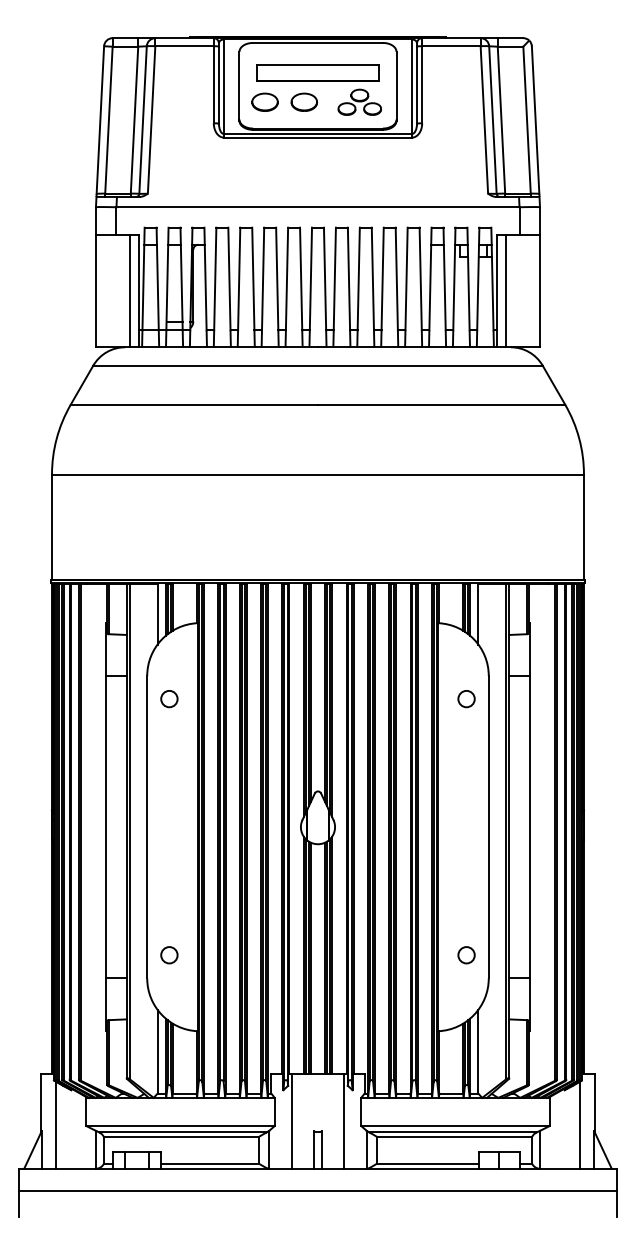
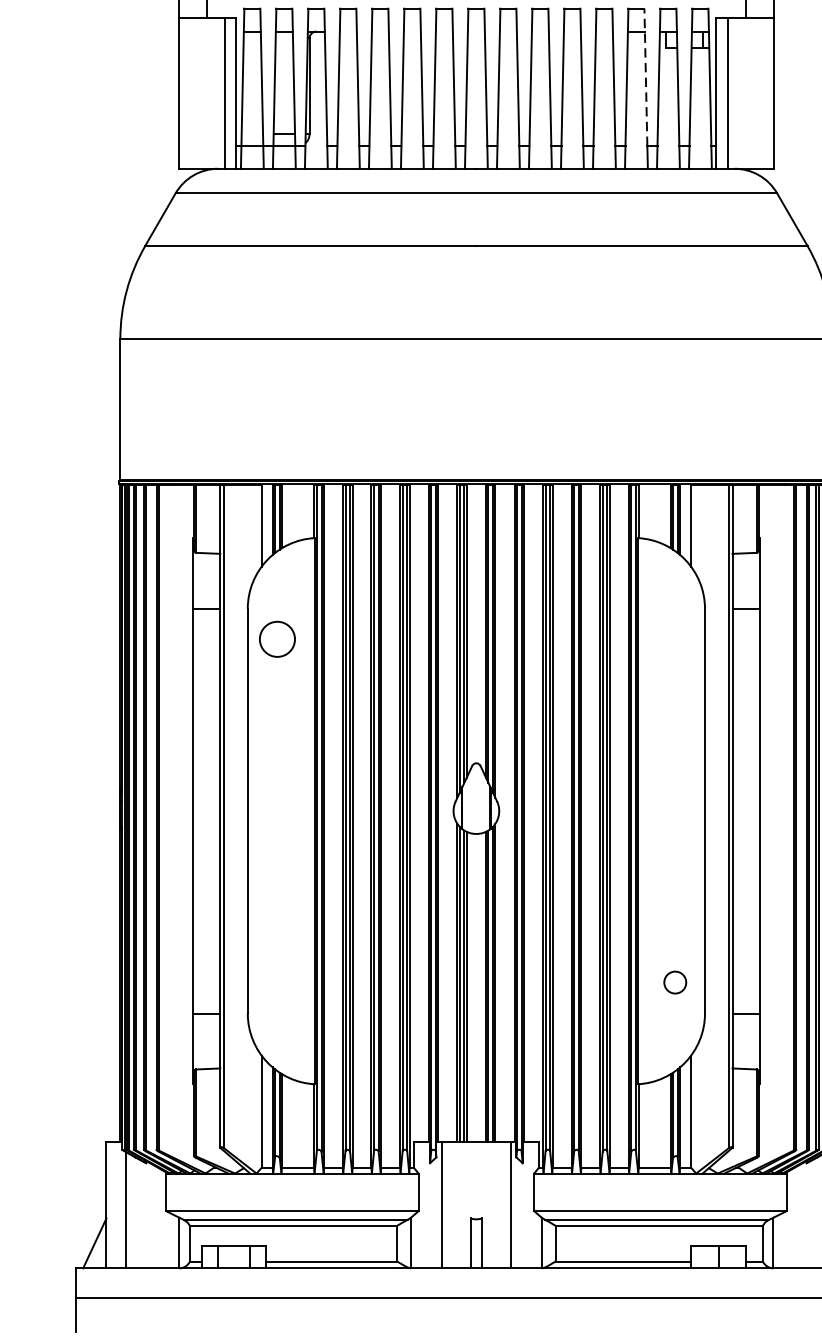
line: (444, 278) -> (645, 76), solid -> dashed
circle: (169, 699) -> (277, 640), size x1.6
circle: (466, 699) -> (675, 640), removed
circle: (169, 955) -> (277, 982), removed

